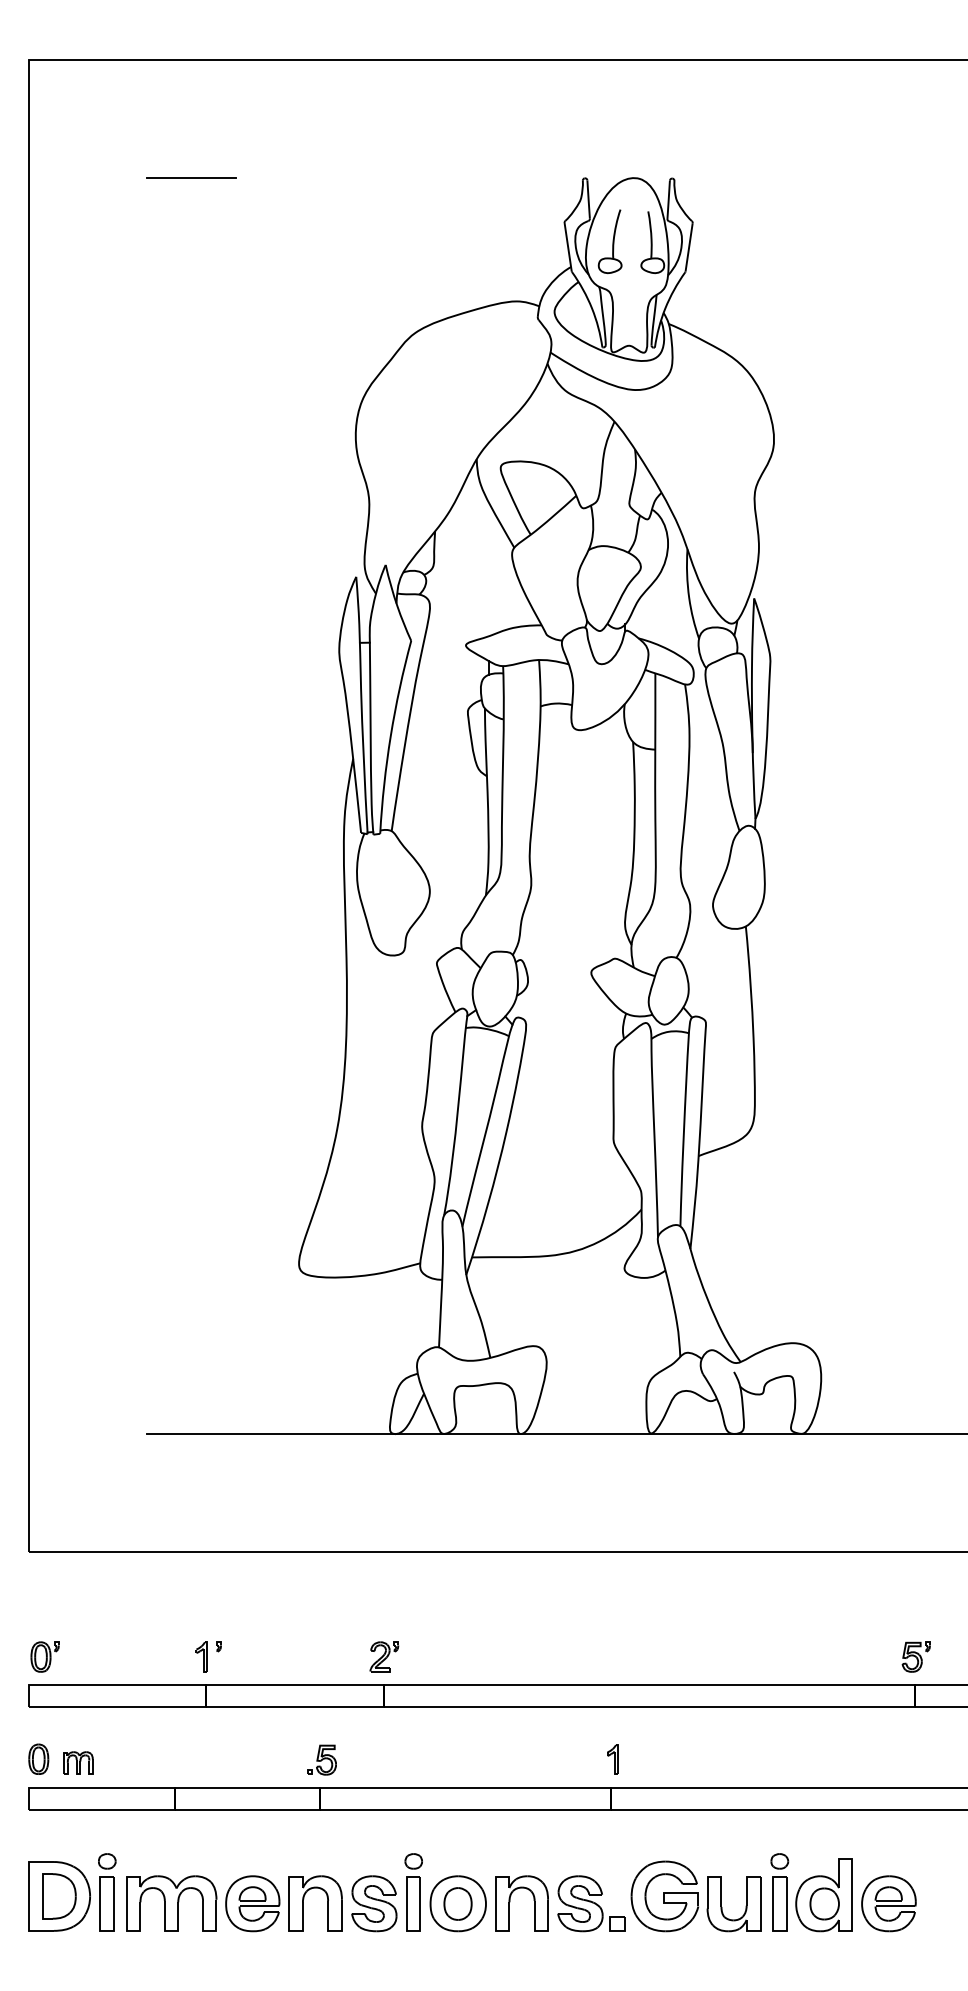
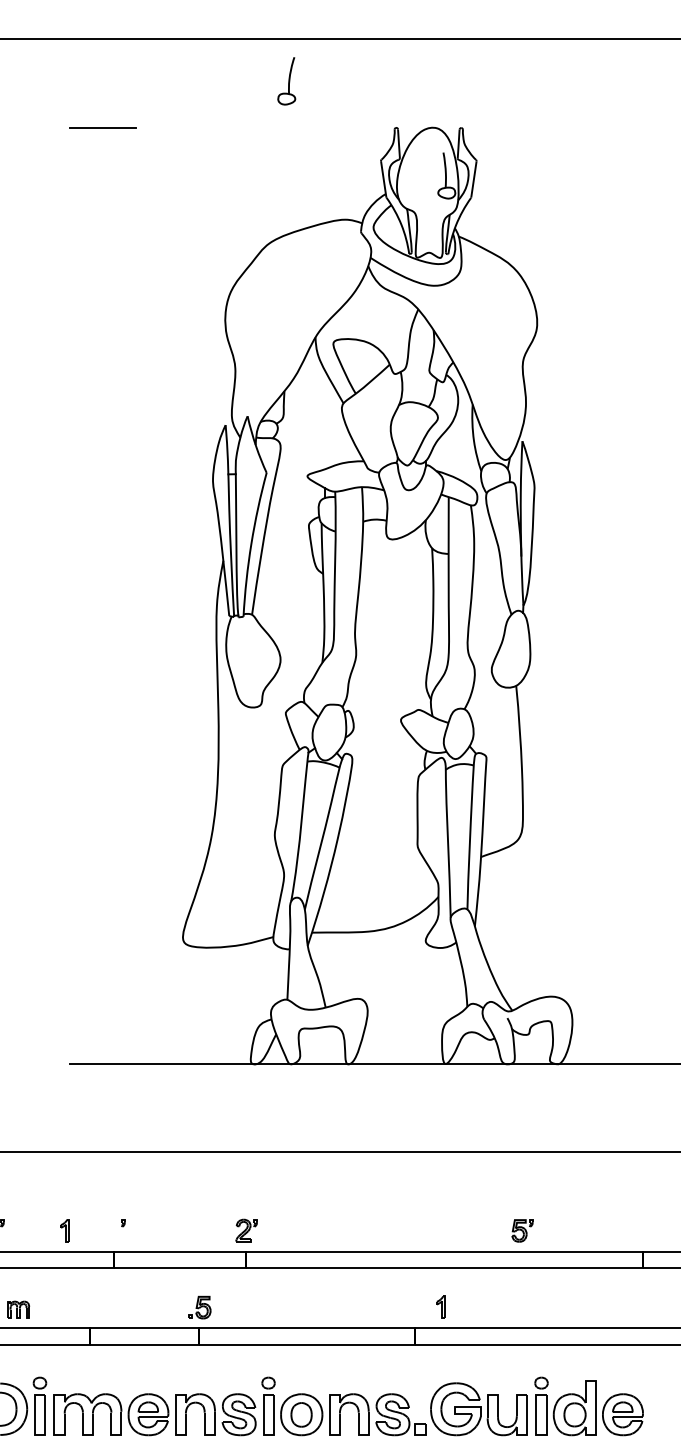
part: (609, 241) -> (286, 81), moved
part: (201, 1656) -> (64, 1230), moved
part: (915, 1656) -> (521, 1230), moved
part: (612, 1759) -> (440, 1307), moved

